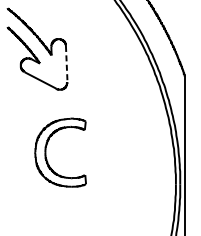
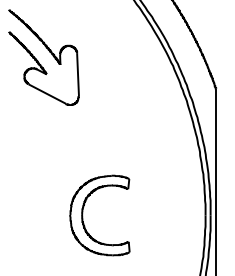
line: (67, 64) -> (78, 75), dashed -> solid
part: (46, 153) -> (83, 216), moved

